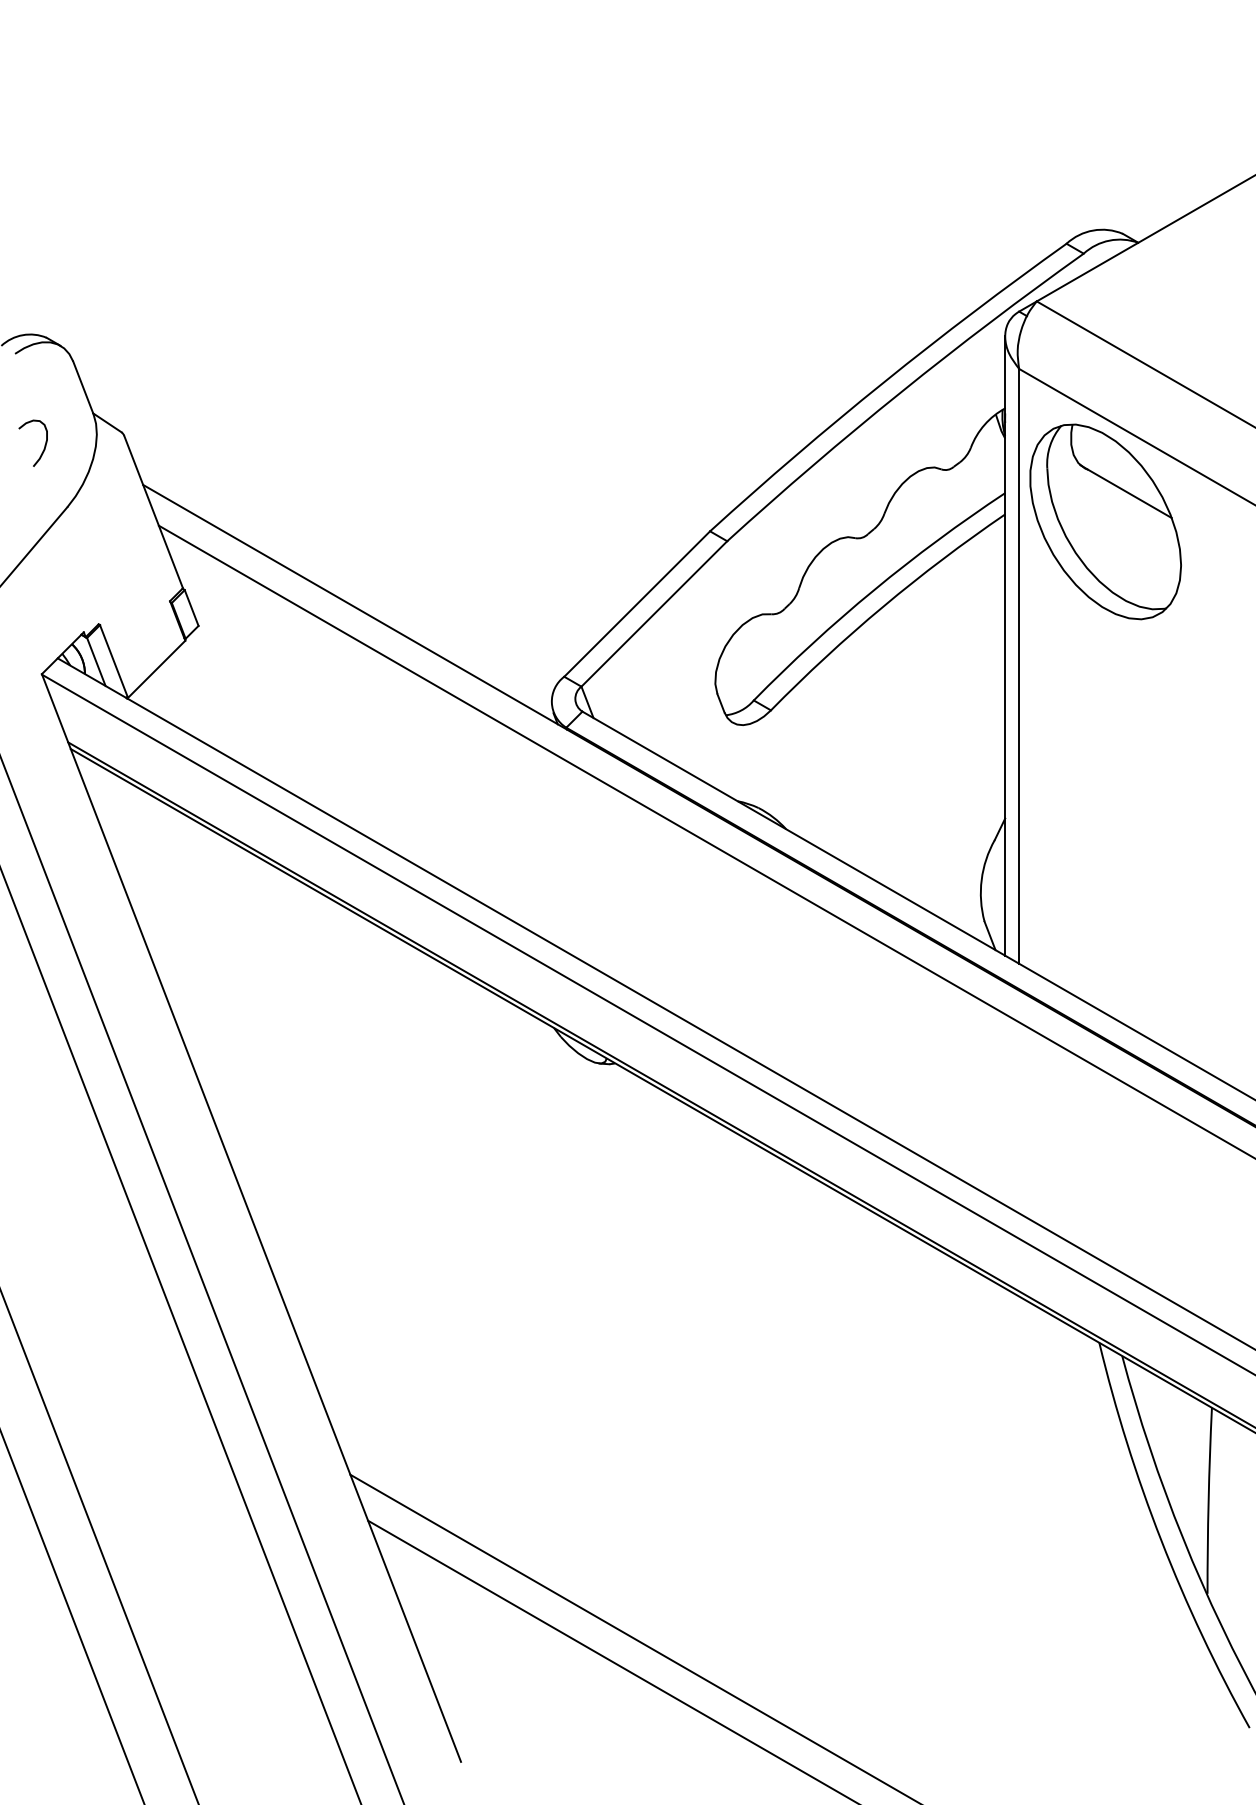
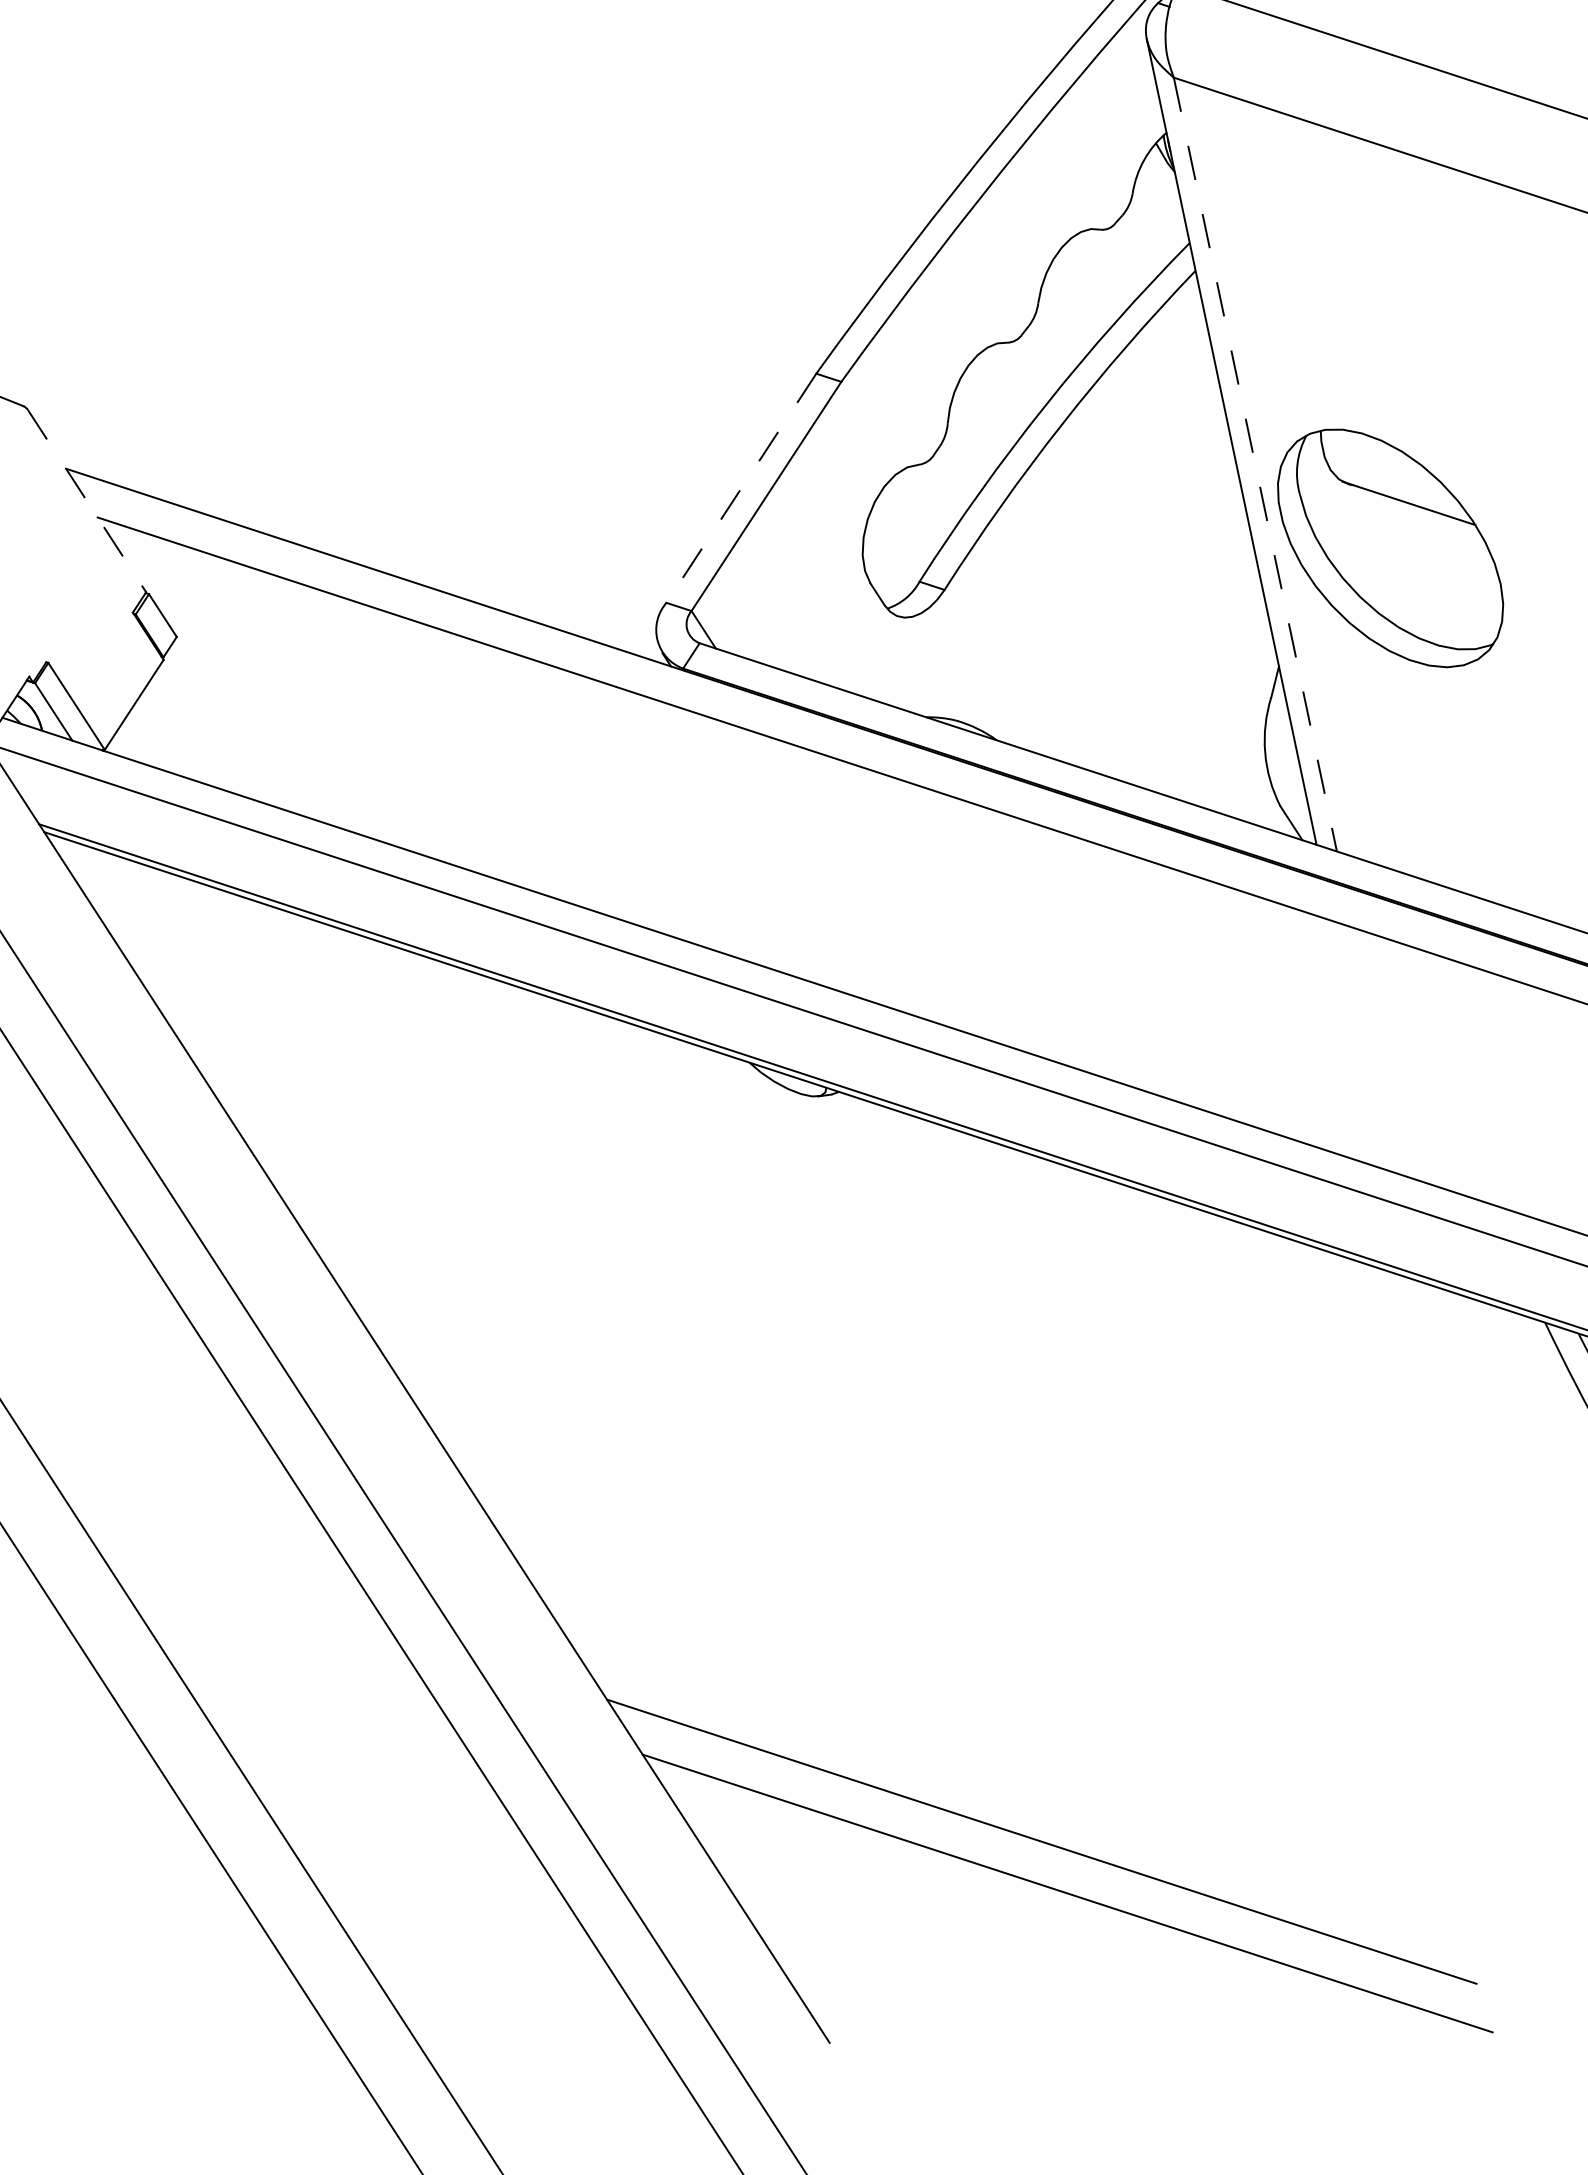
line: (153, 512) -> (87, 501), solid -> dashed
part: (1105, 521) -> (1390, 547), moved
line: (637, 604) -> (741, 488), solid -> dashed
line: (1019, 666) -> (1255, 464), solid -> dashed

